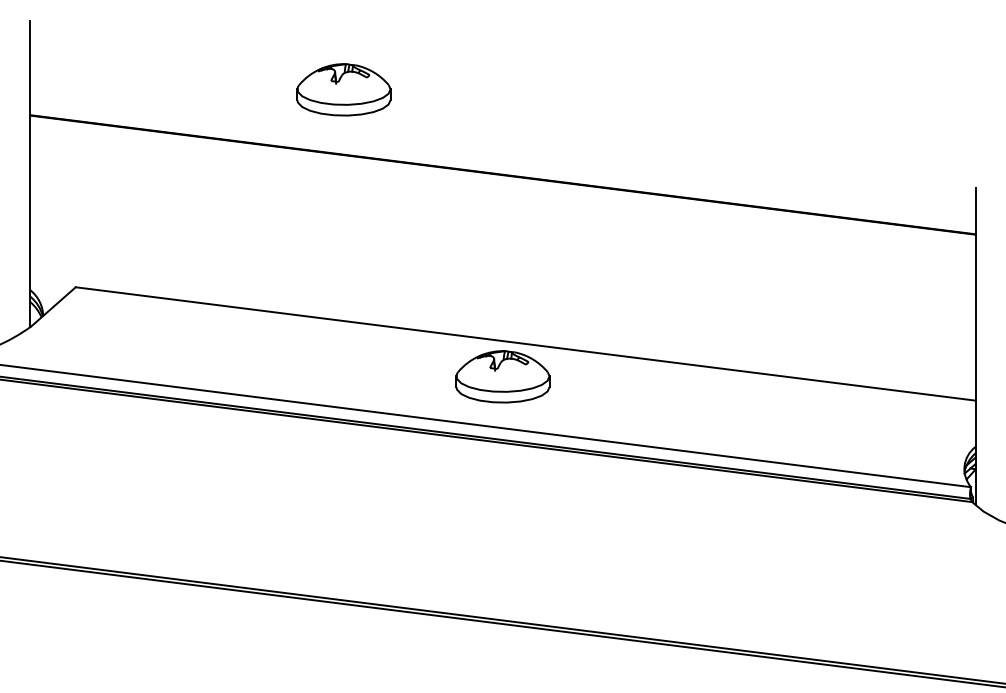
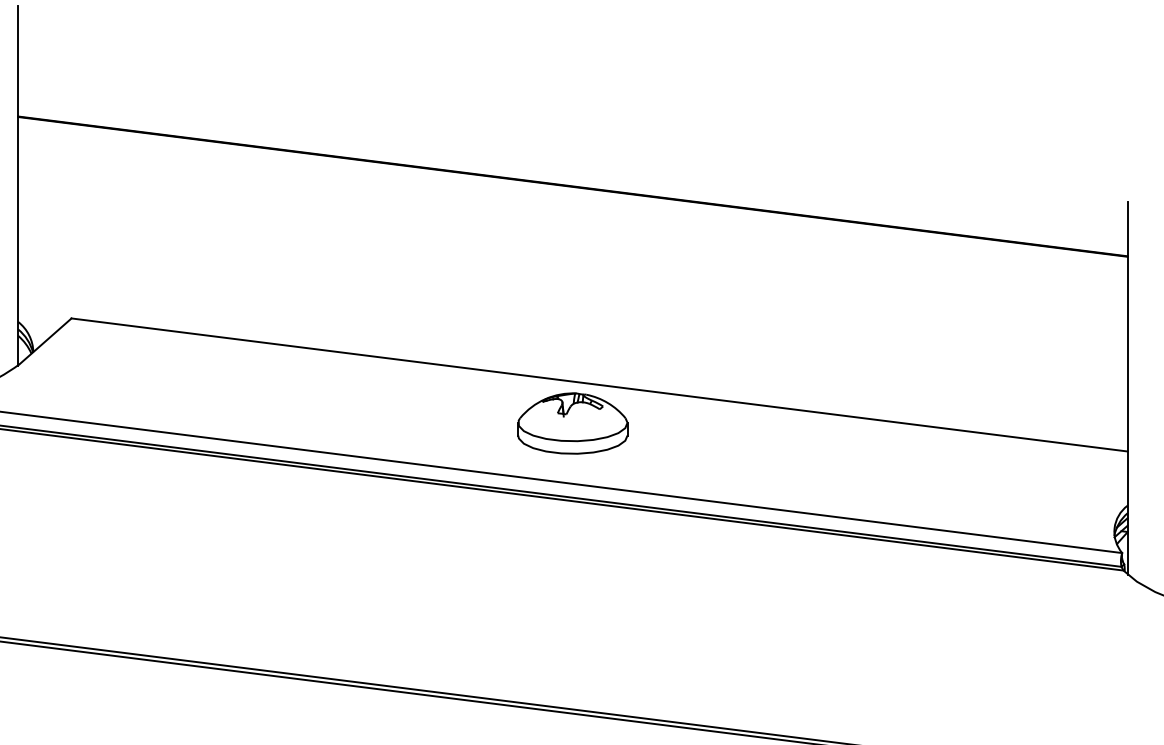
part: (343, 89) -> (385, 86), removed

